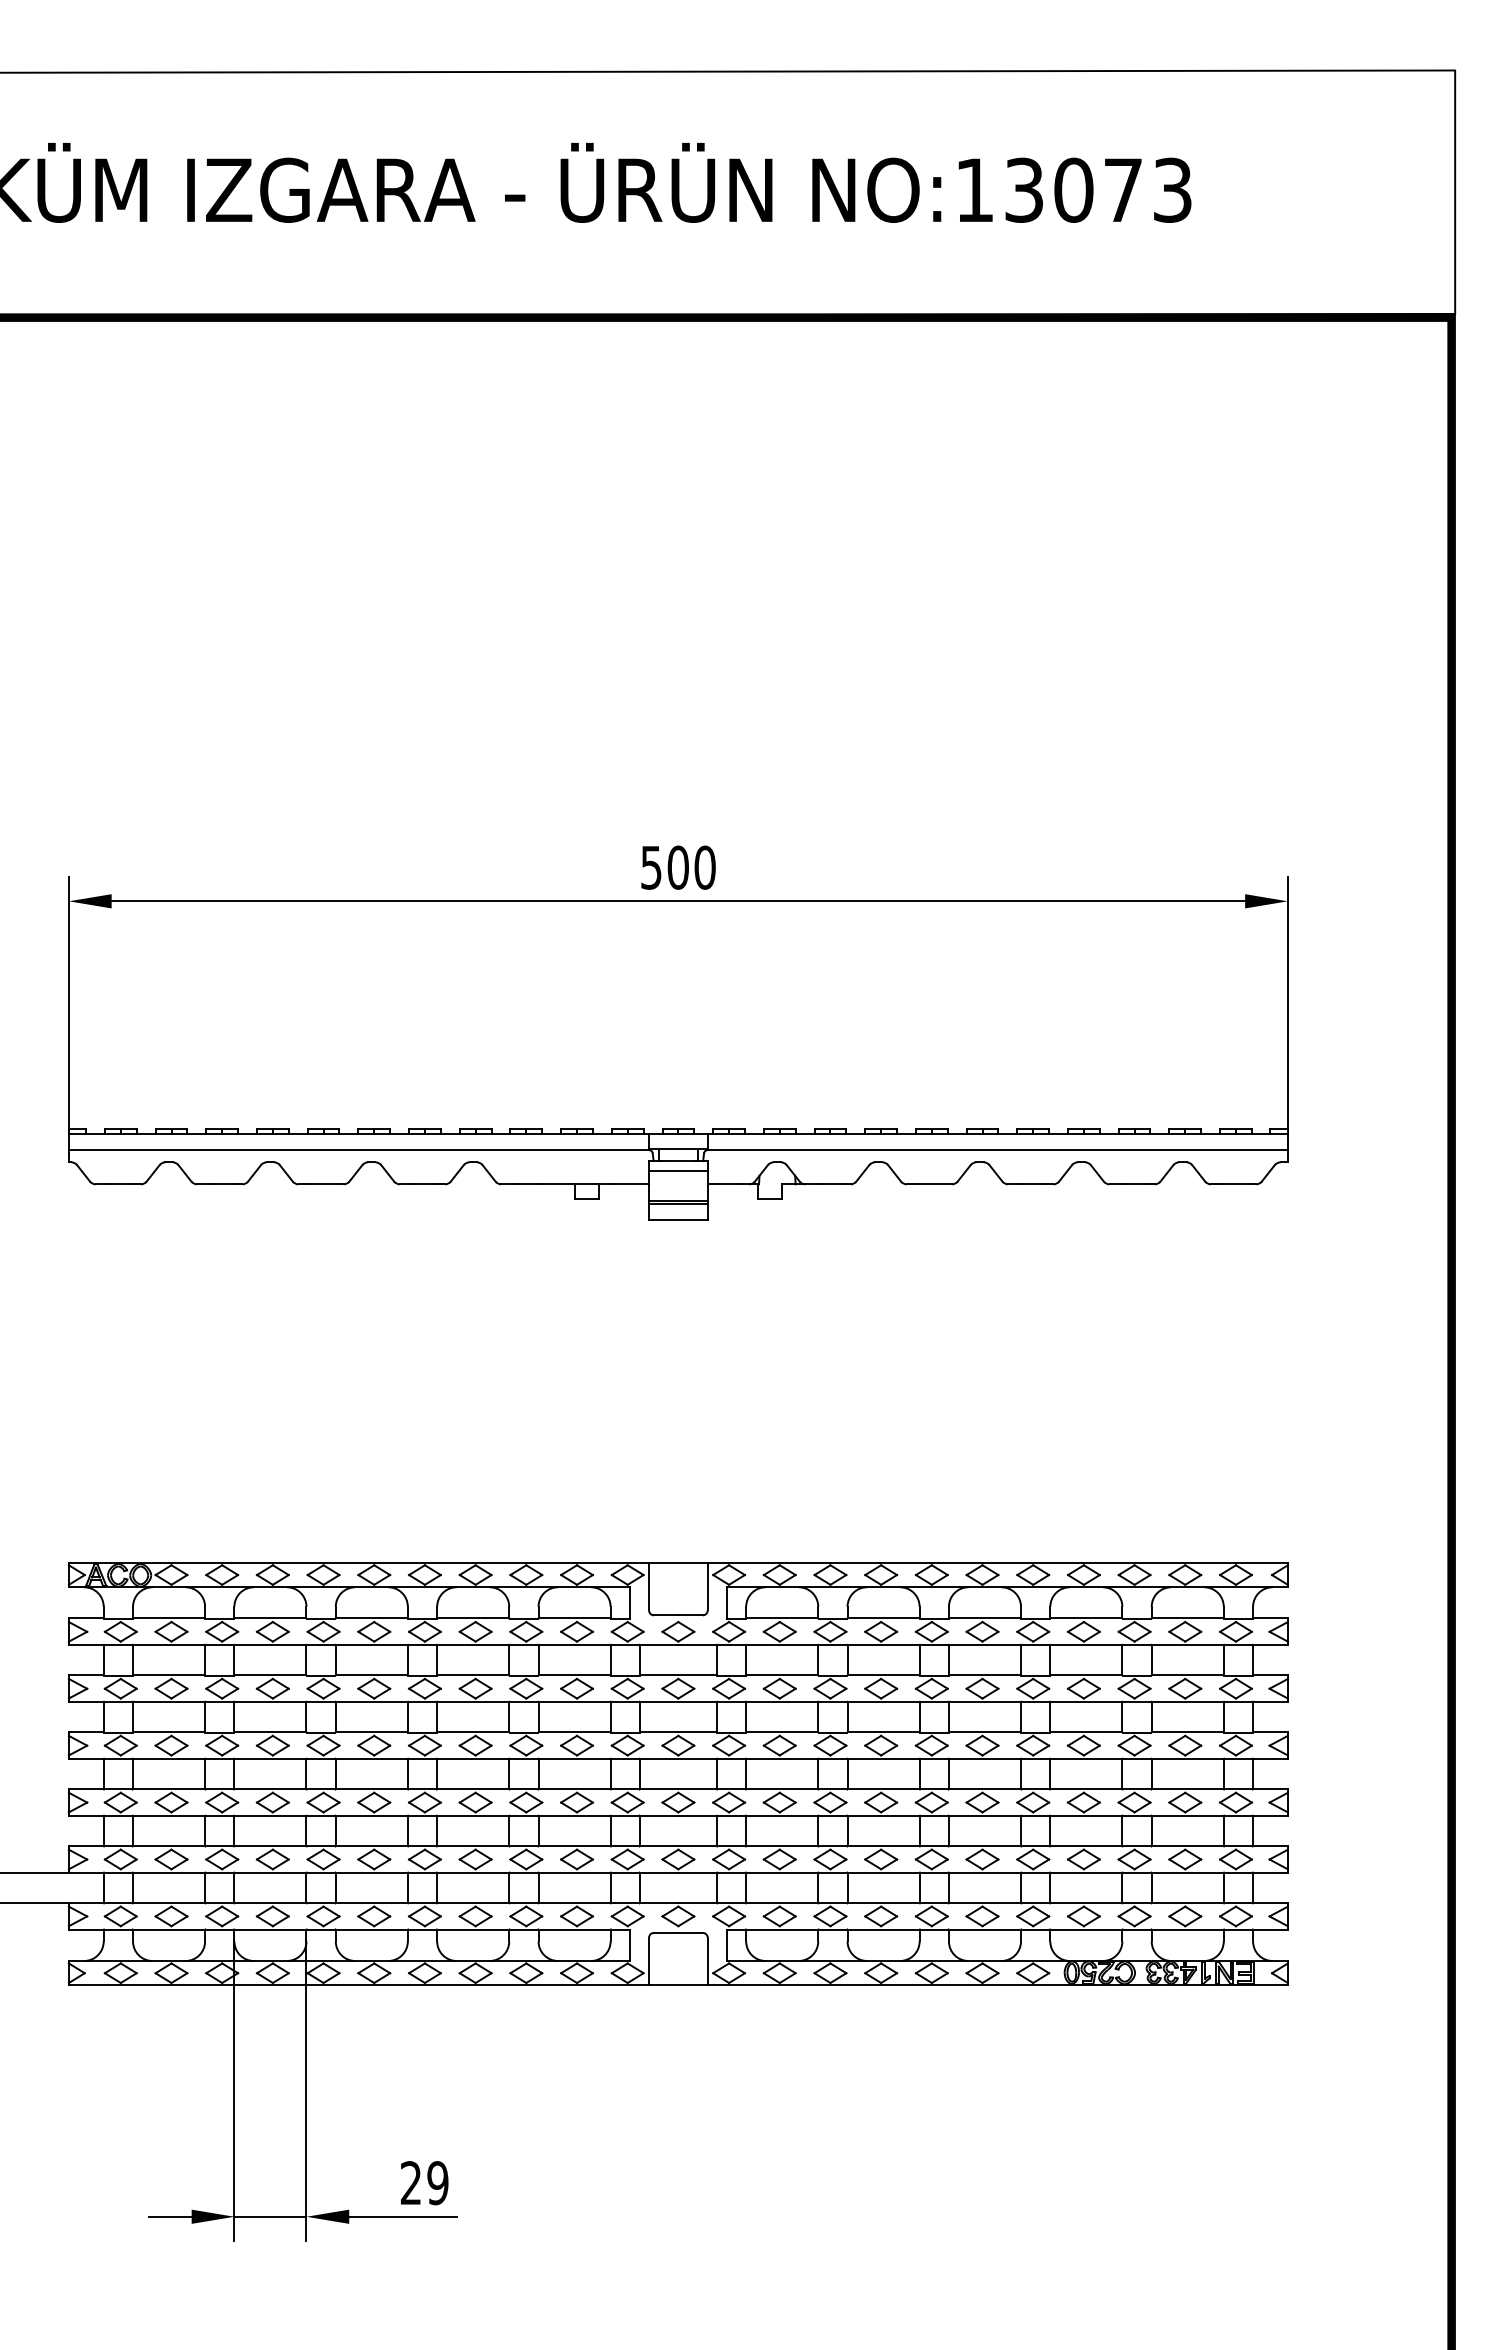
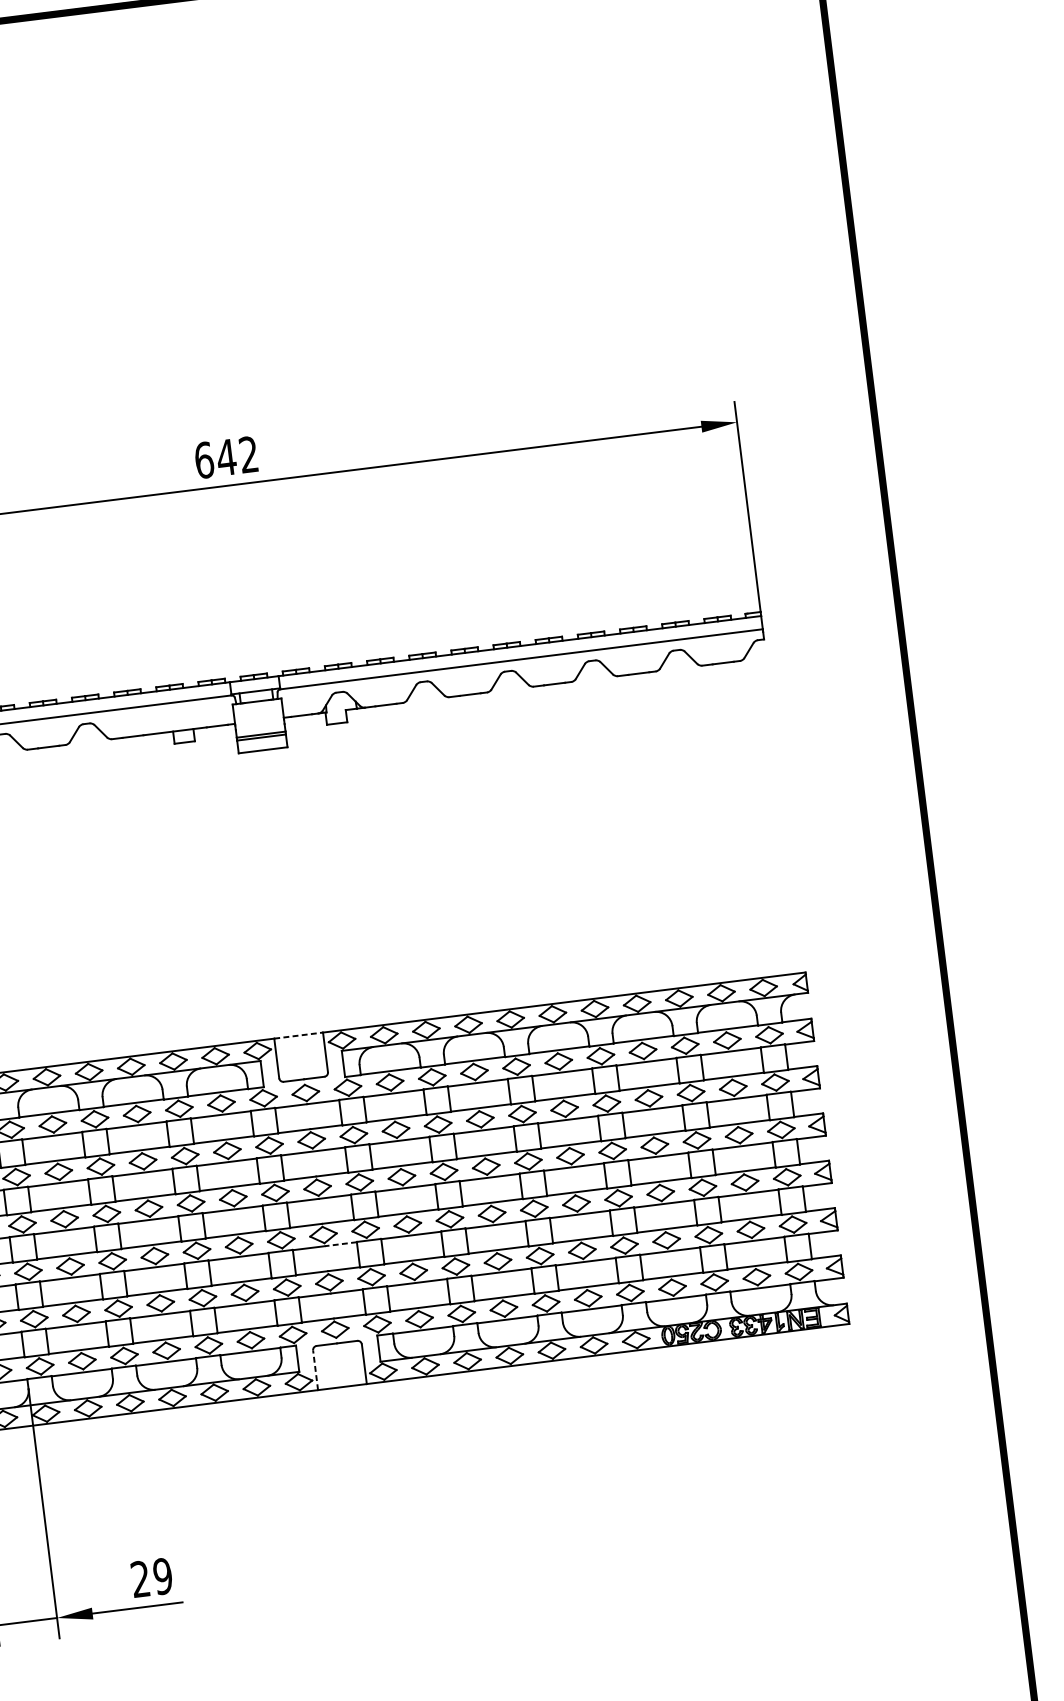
text: (678, 867) -> (226, 457), 500 -> 642
line: (678, 1170) -> (258, 709), removed
line: (678, 1562) -> (298, 1035), solid -> dashed
line: (697, 1816) -> (340, 1244), solid -> dashed
line: (649, 1961) -> (315, 1370), solid -> dashed

